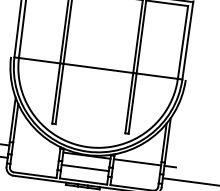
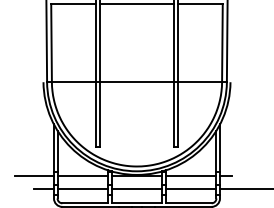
line: (36, 148) -> (82, 175), added
line: (34, 161) -> (82, 188), added
line: (135, 174) -> (190, 188), added

